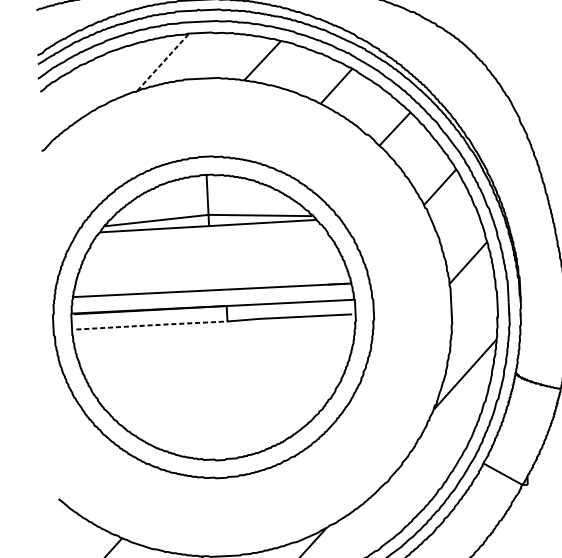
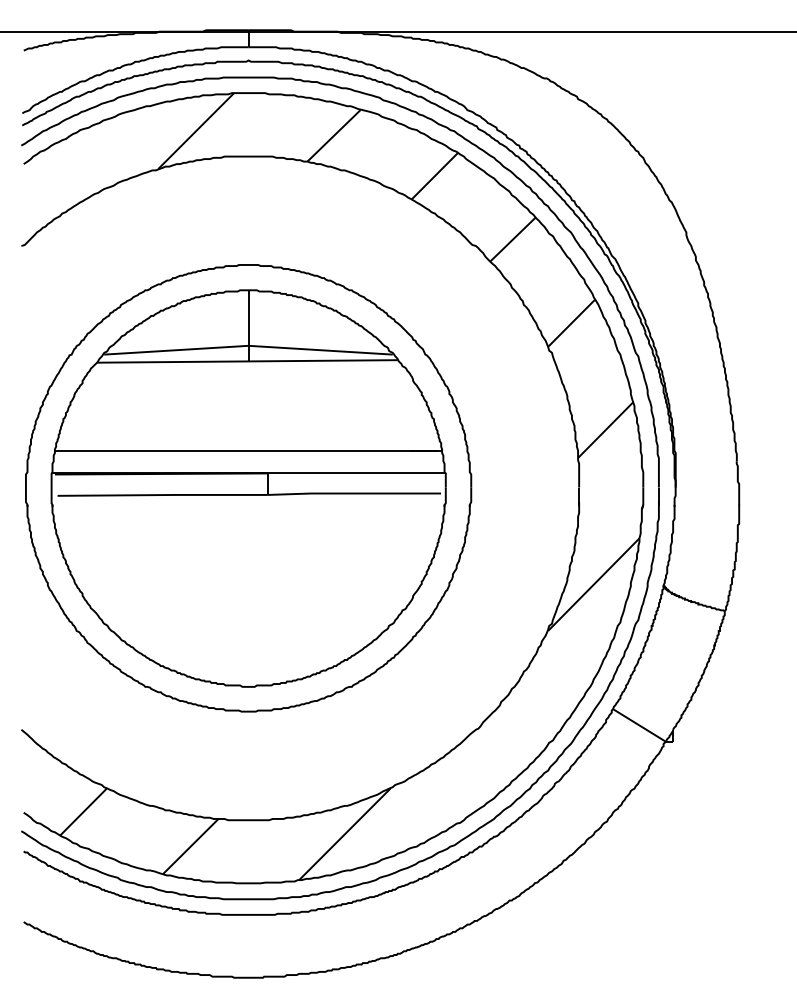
line: (163, 62) -> (196, 131), dashed -> solid
line: (152, 325) -> (163, 495), dashed -> solid

